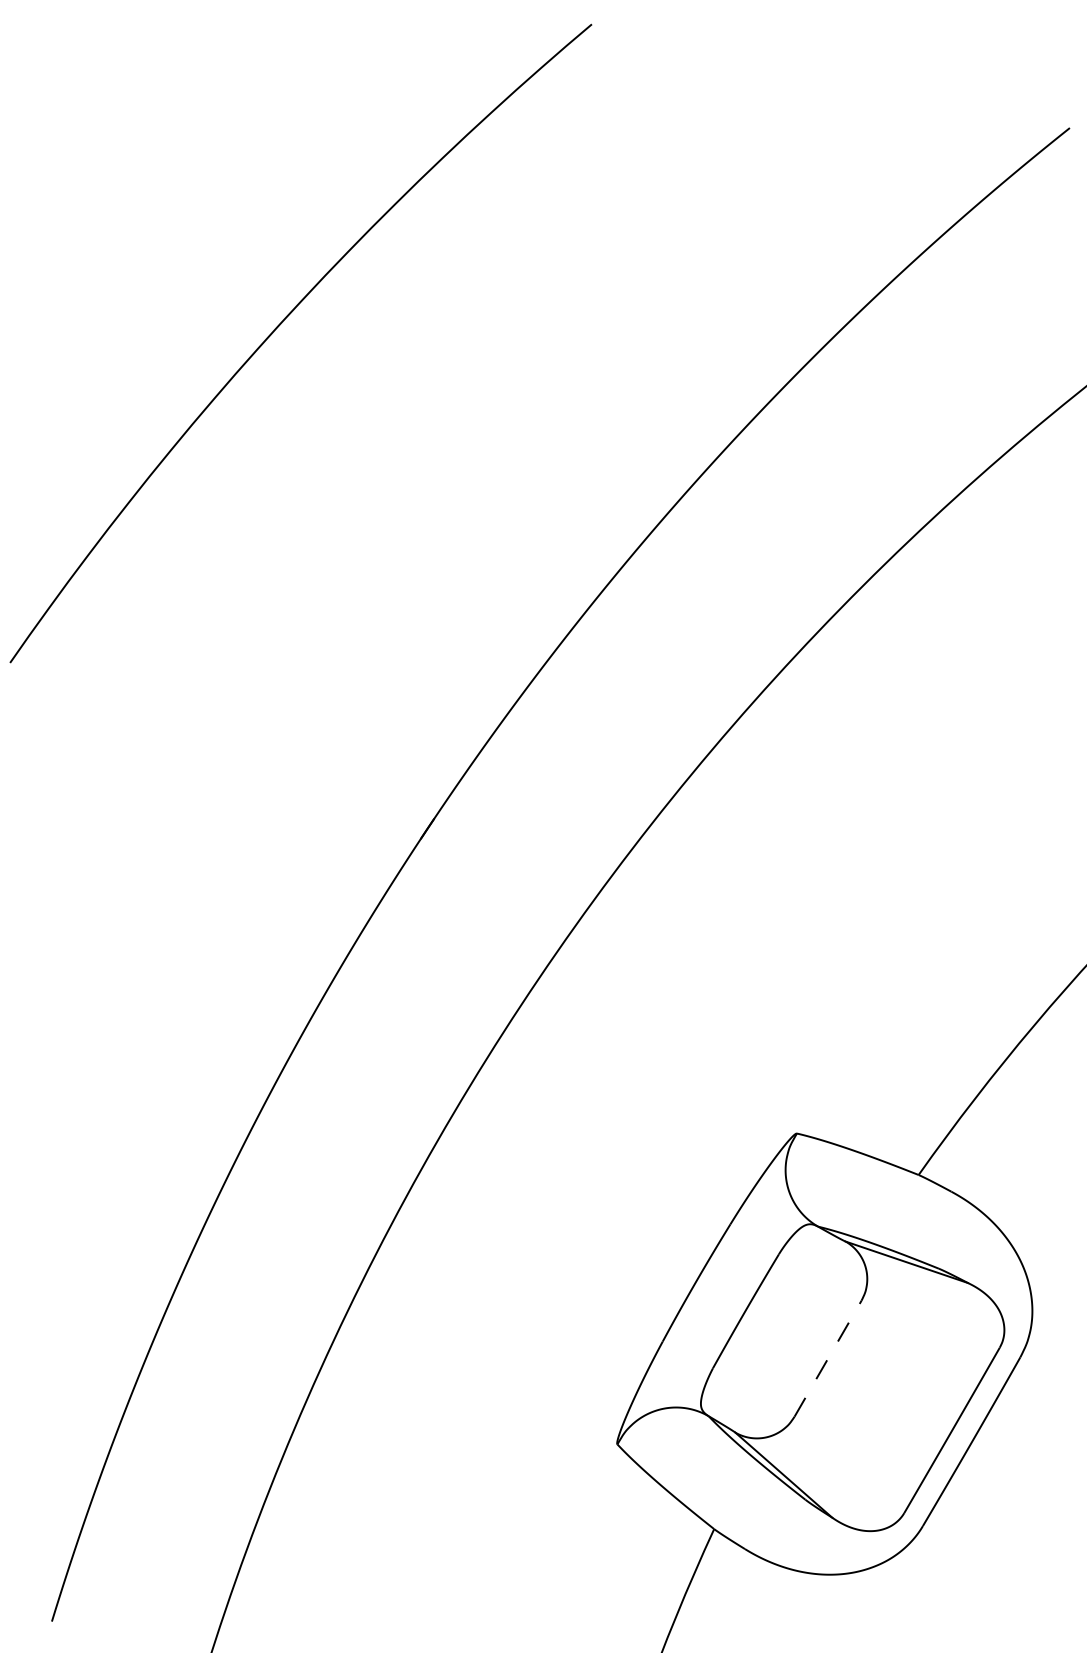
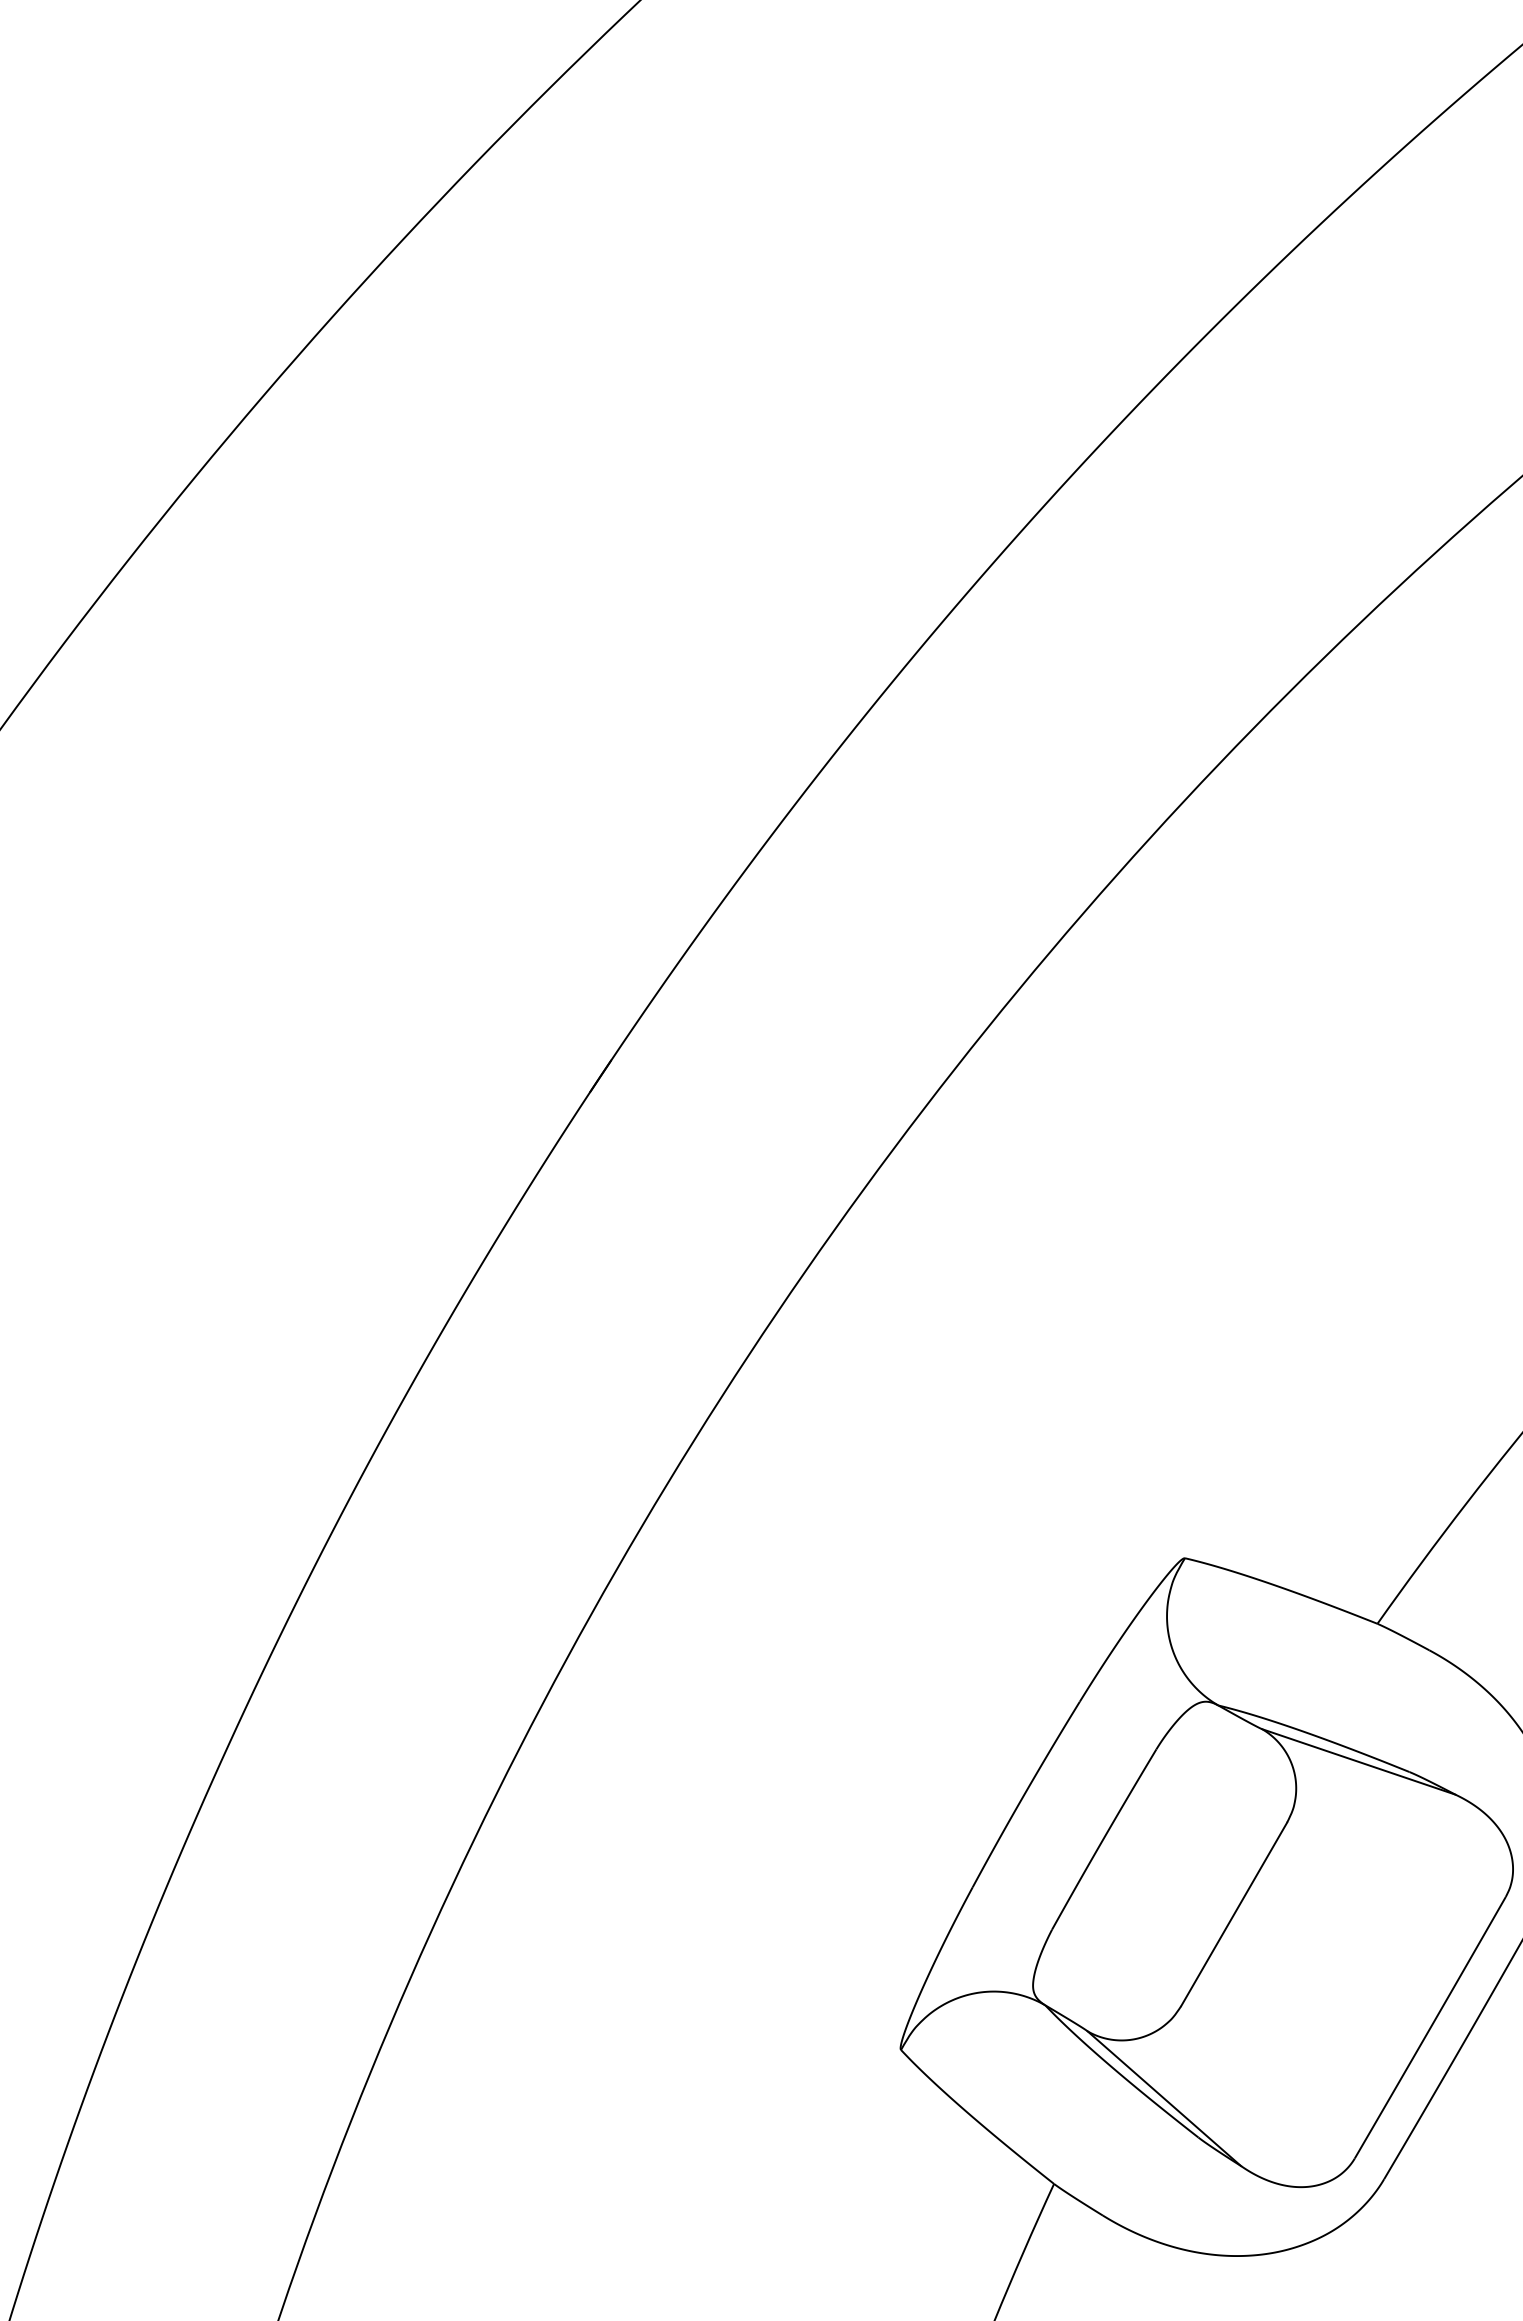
line: (828, 1358) -> (1234, 1914), dashed -> solid

